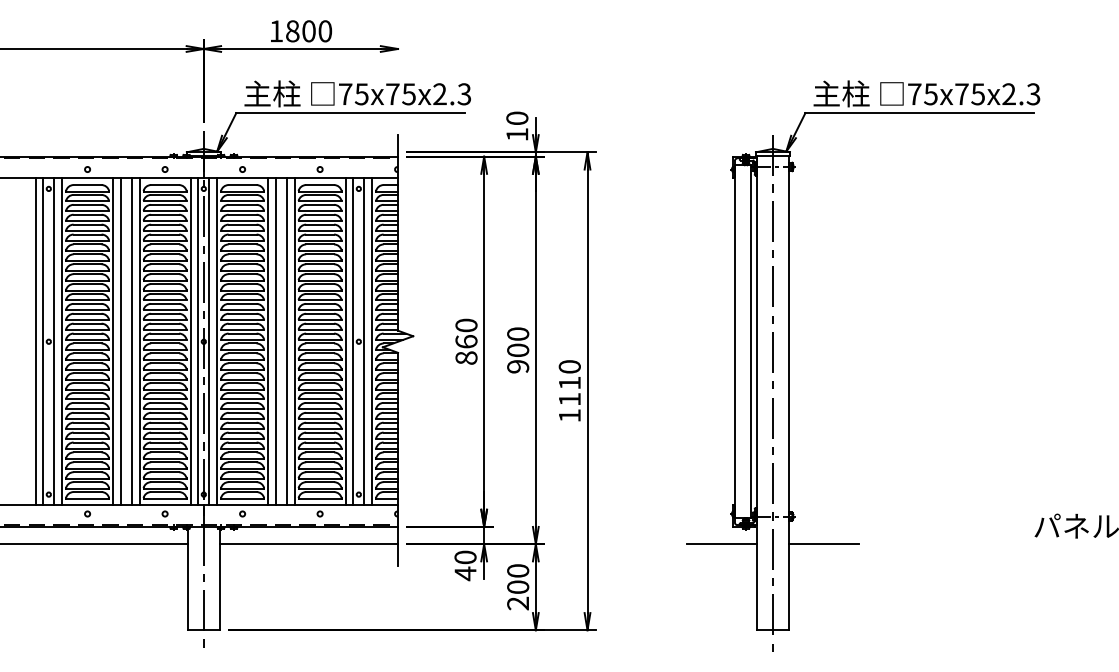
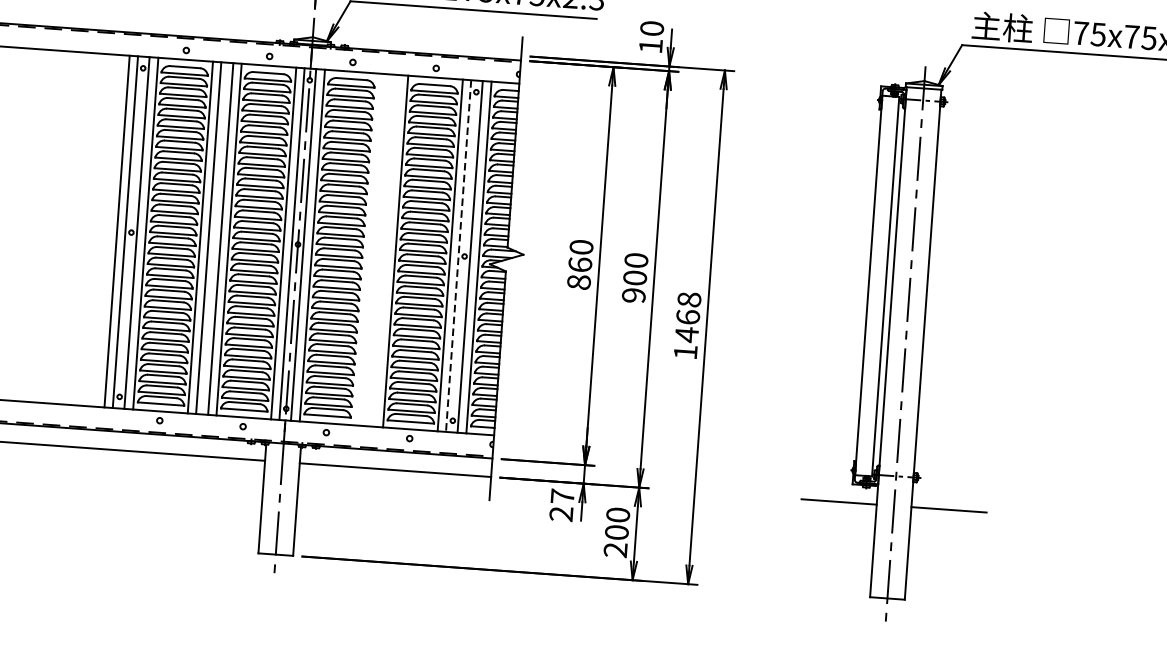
line: (268, 341) -> (367, 249), removed
line: (275, 341) -> (375, 249), removed
line: (286, 341) -> (386, 250), removed
line: (353, 341) -> (458, 255), solid -> dashed
text: (569, 383) -> (687, 317), 1110 -> 1468
text: (465, 565) -> (561, 505), 40 -> 27

